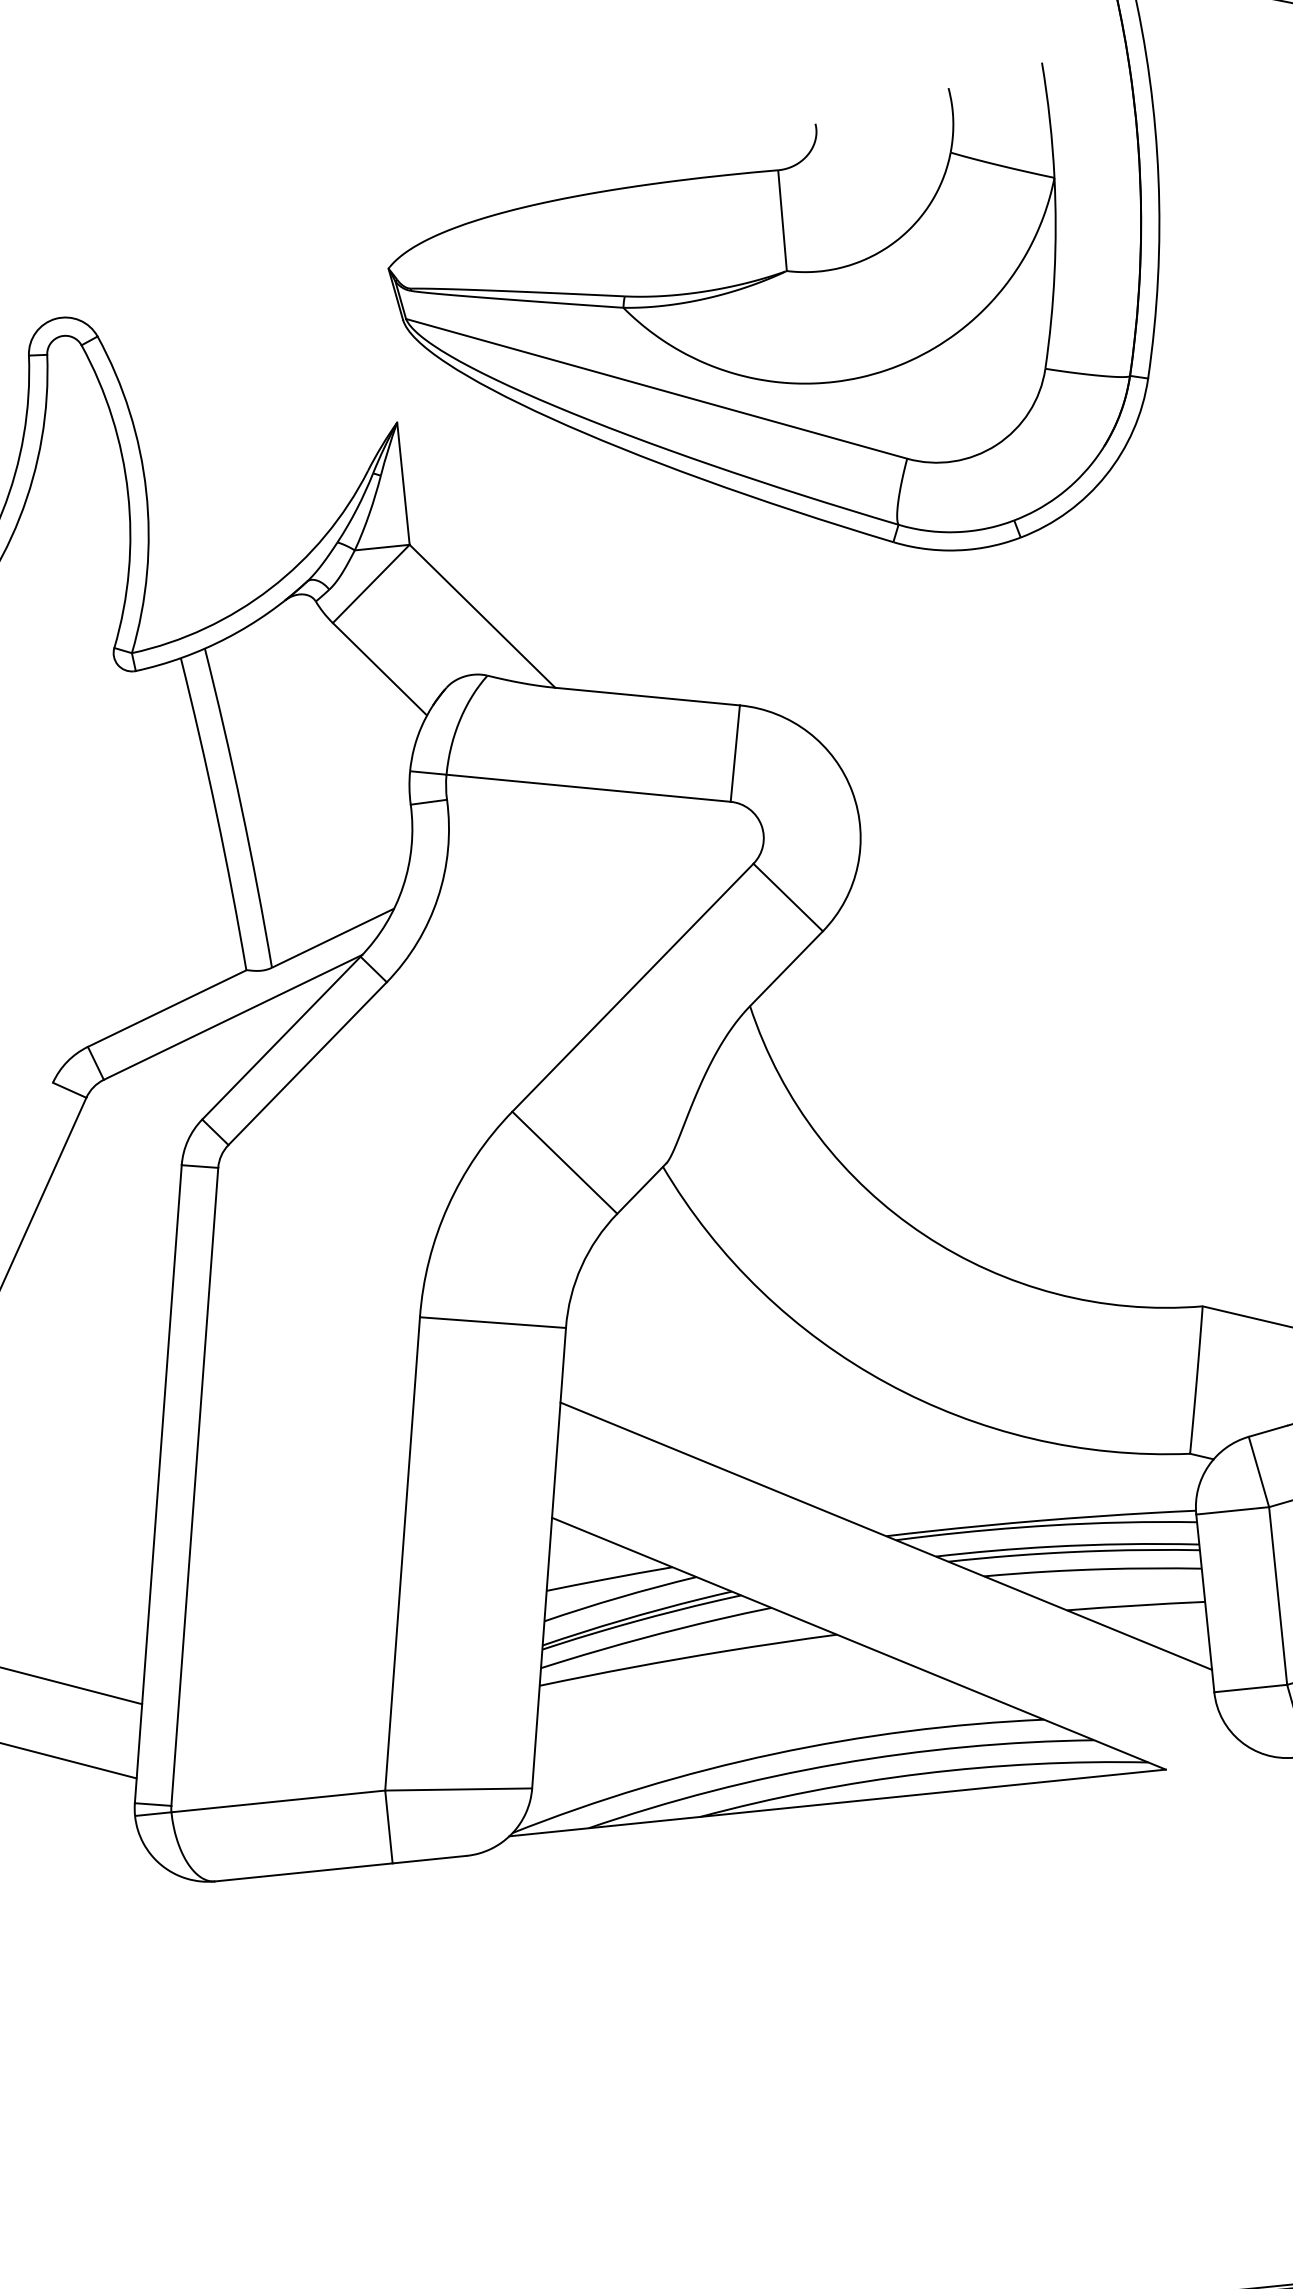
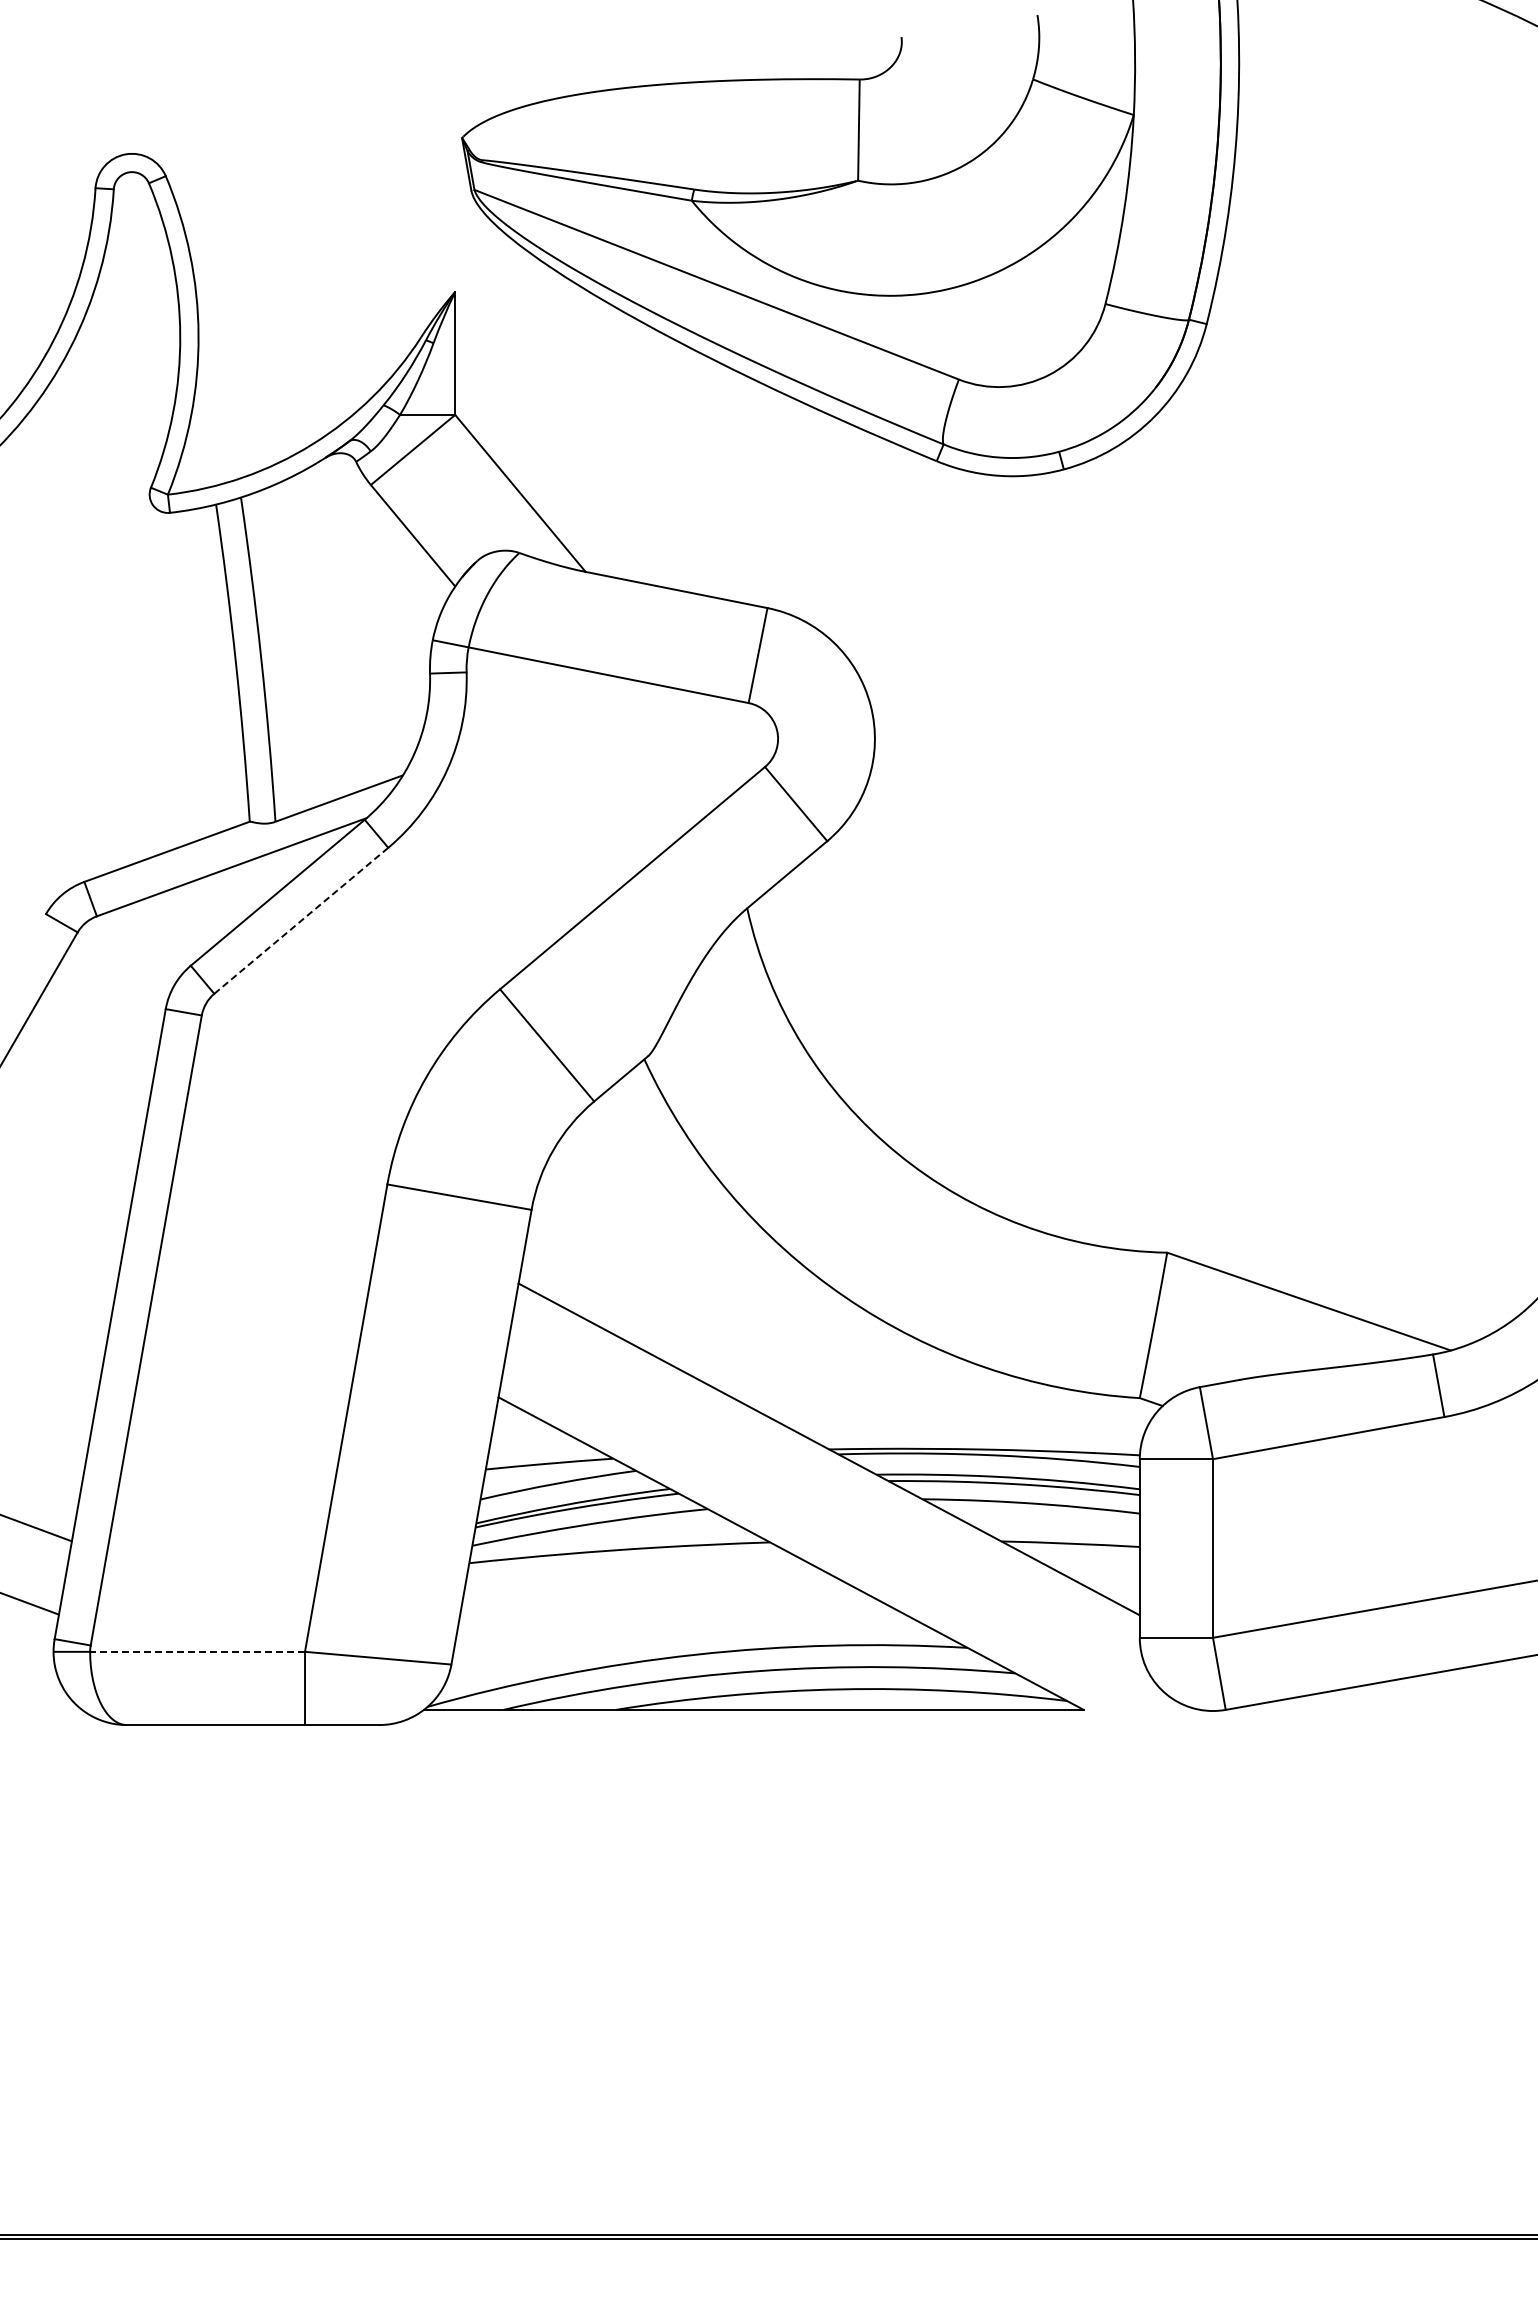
line: (307, 1063) -> (301, 920), solid -> dashed
line: (278, 1801) -> (197, 1651), solid -> dashed

